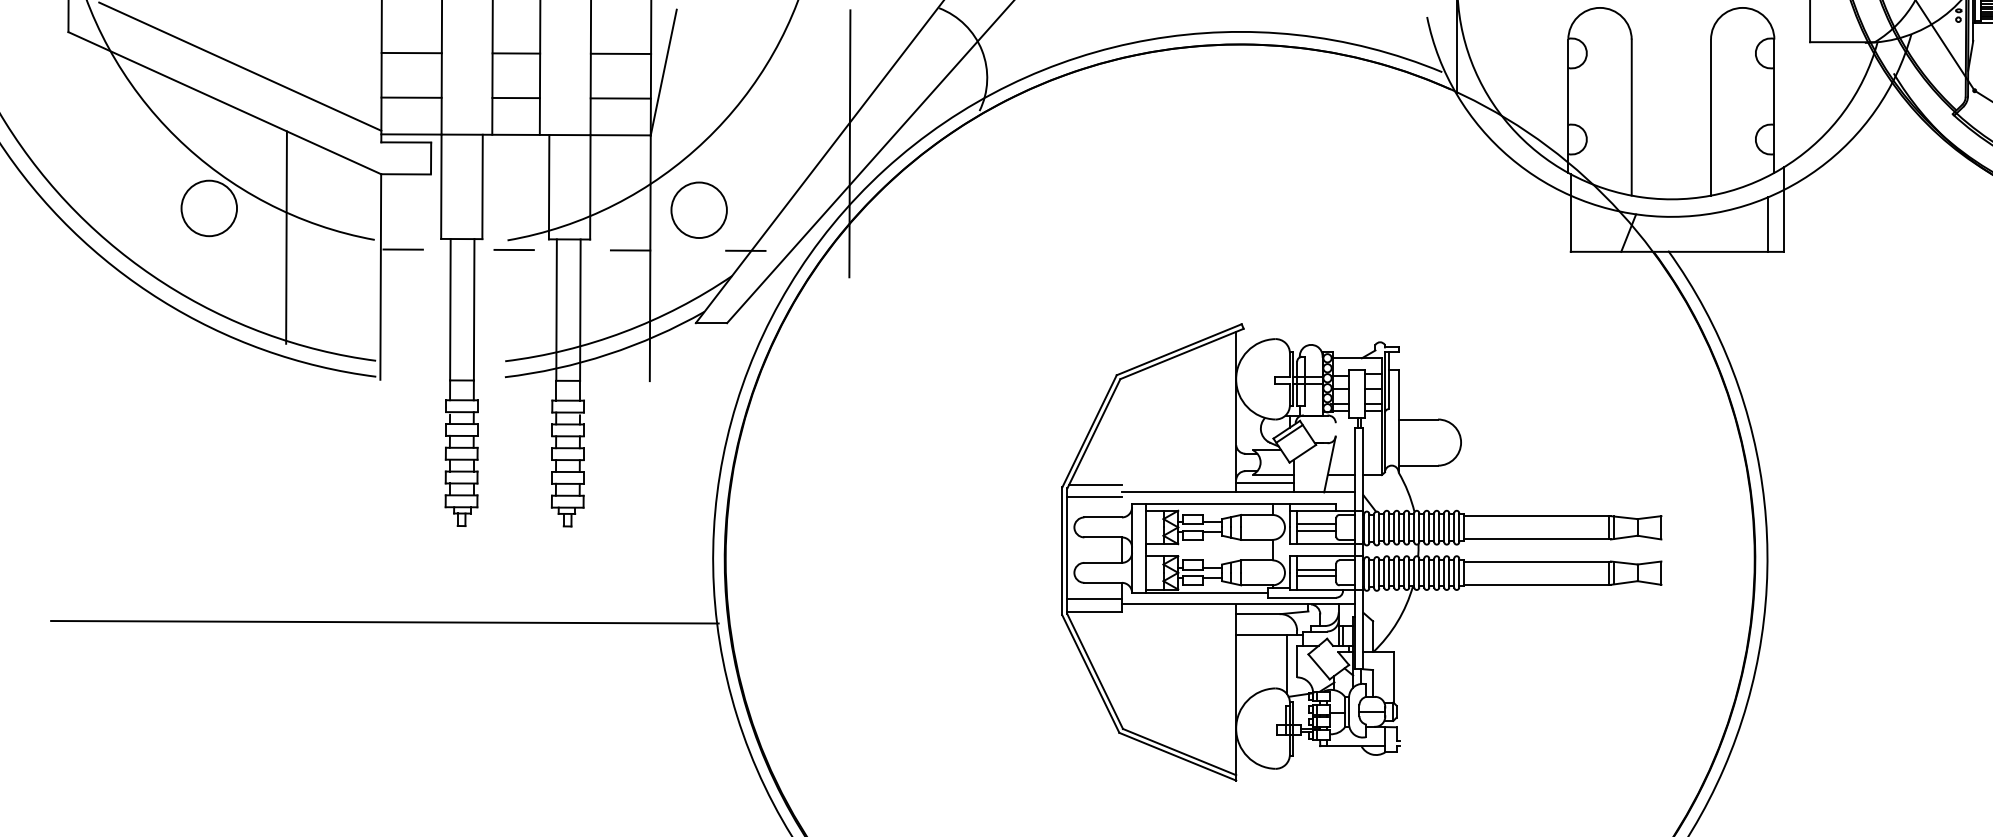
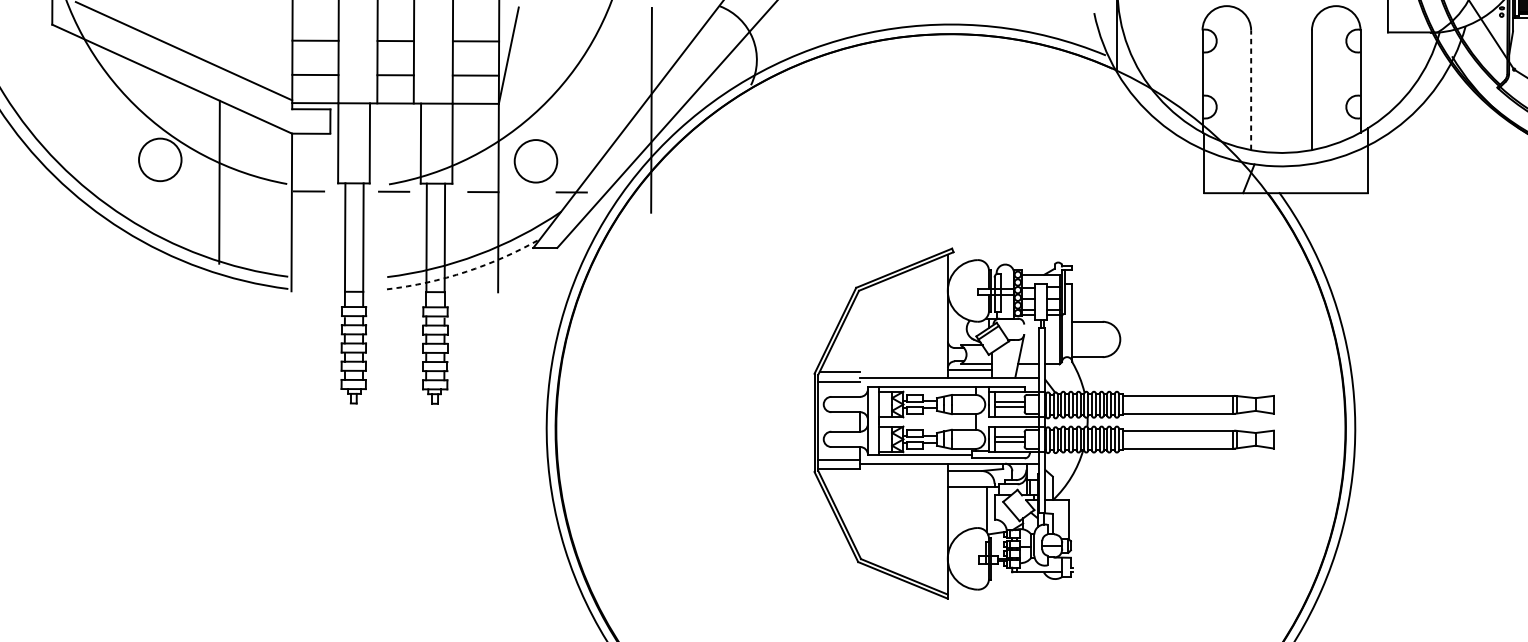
line: (1631, 117) -> (1250, 90), solid -> dashed
line: (1767, 224) -> (1355, 172), removed
arc: (608, 354) -> (466, 271), solid -> dashed
line: (384, 622) -> (294, 477), removed

